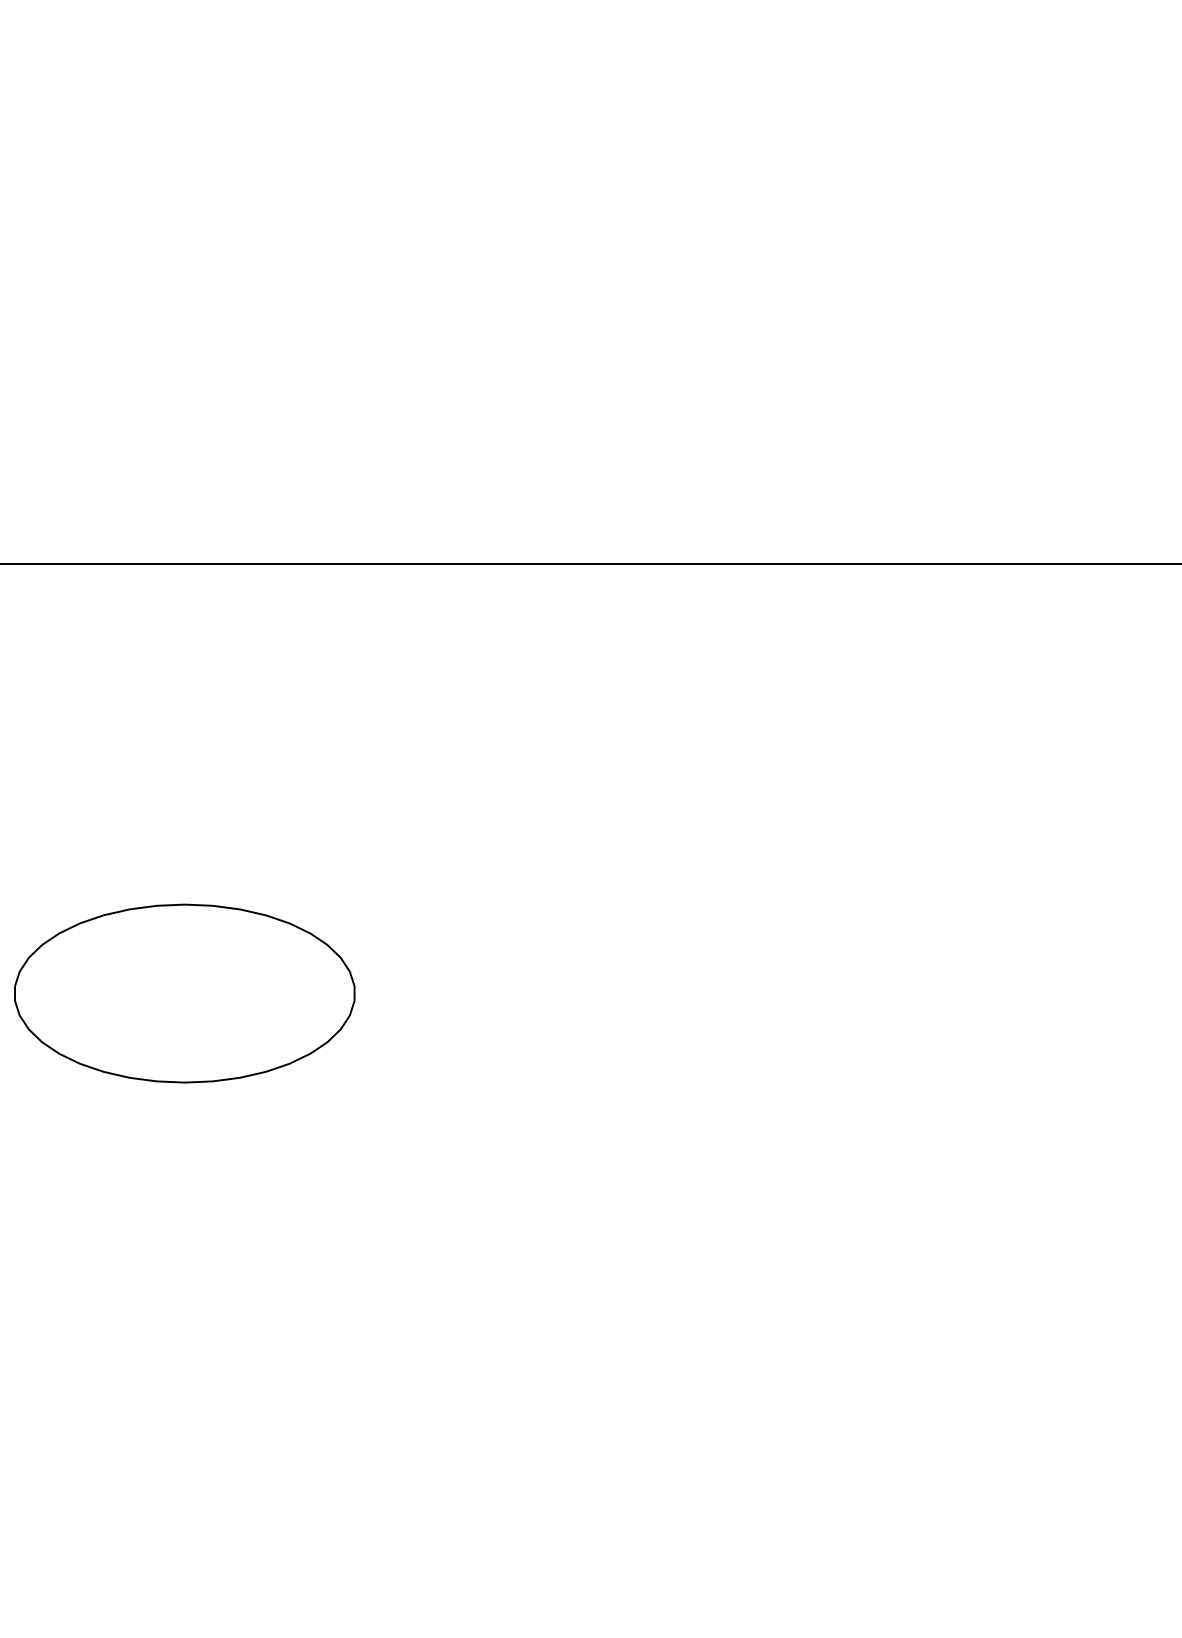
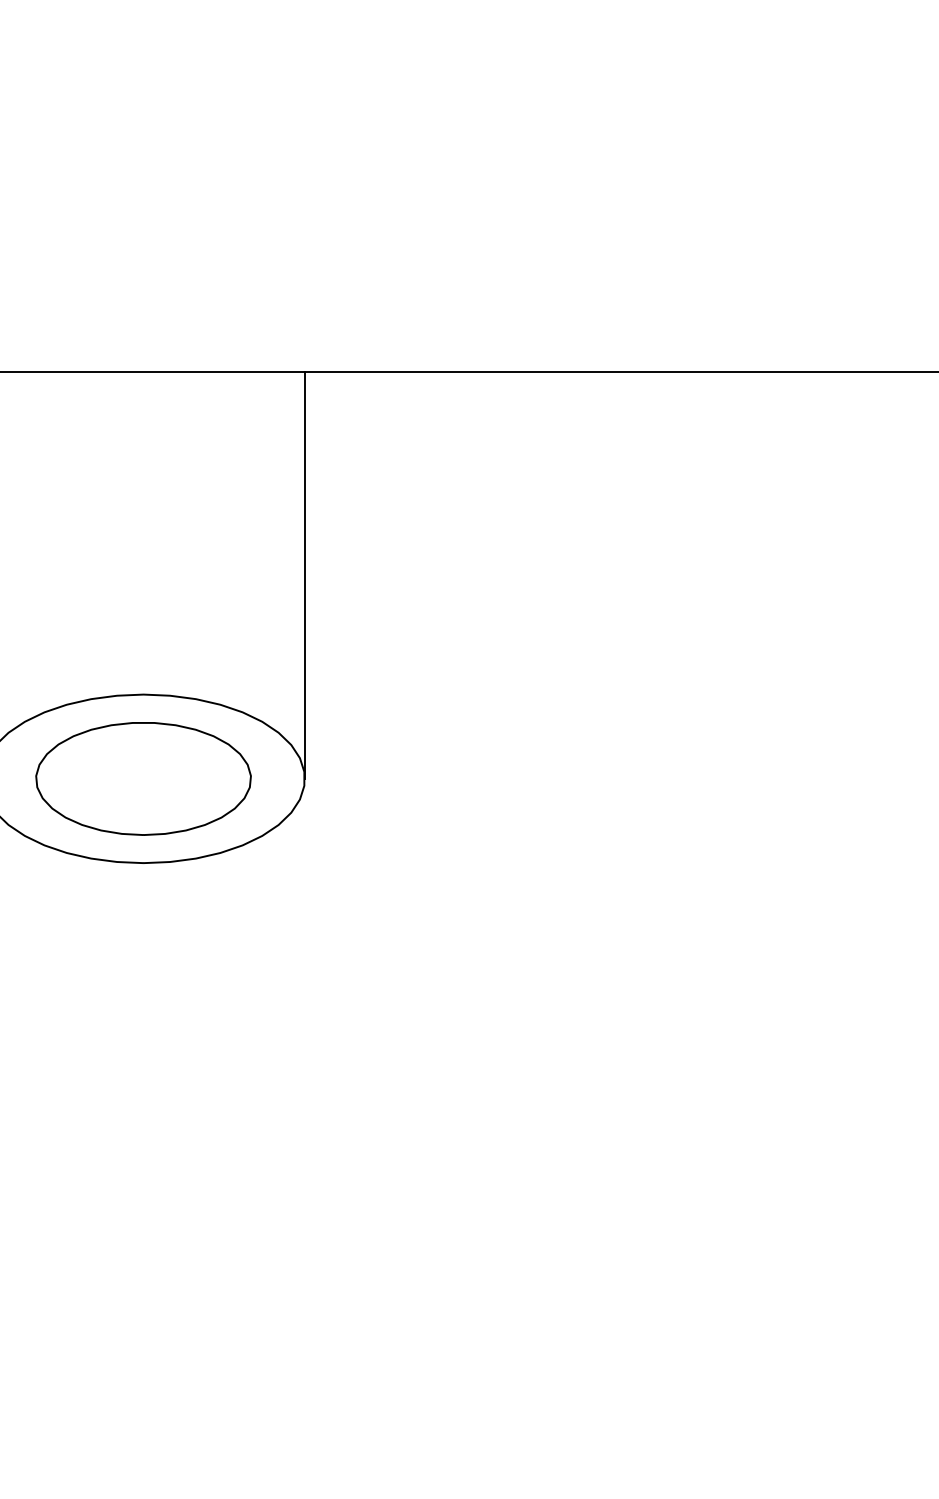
line: (355, 778) -> (305, 575), added
part: (184, 993) -> (143, 778), added

